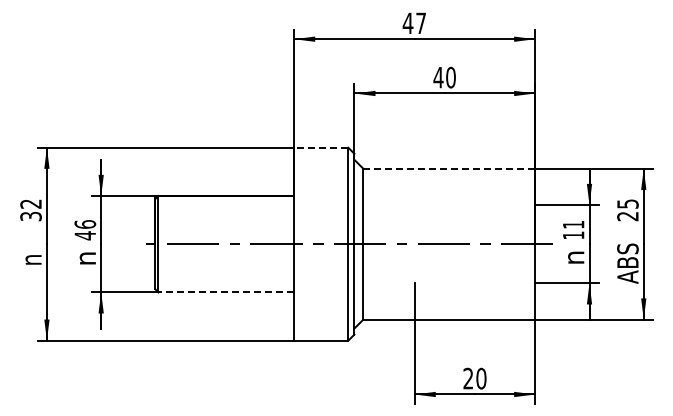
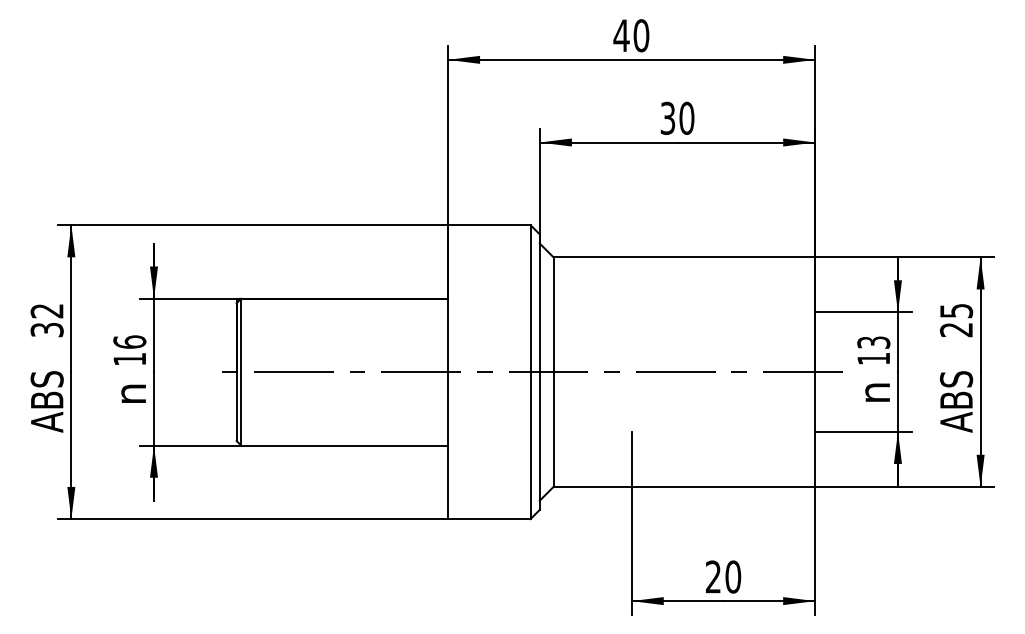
text: (421, 23) -> (641, 35), 47 -> 40
text: (438, 77) -> (667, 118), 40 -> 30
line: (320, 147) -> (488, 224), dashed -> solid
line: (449, 168) -> (684, 256), dashed -> solid
text: (573, 224) -> (873, 342), 11 -> 13
text: (84, 235) -> (128, 358), 46 -> 16
text: (30, 263) -> (46, 401), n -> ABS
line: (226, 292) -> (344, 445), dashed -> solid

